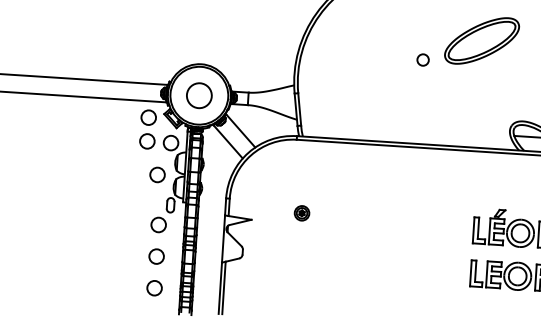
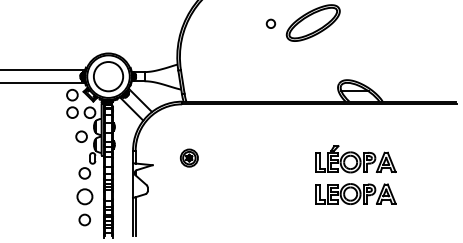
circle: (422, 59) -> (270, 23), moved
circle: (199, 95) -> (108, 76), size x1.6
part: (302, 212) -> (189, 157), size x1.6
circle: (156, 256) -> (84, 196), size x1.4

